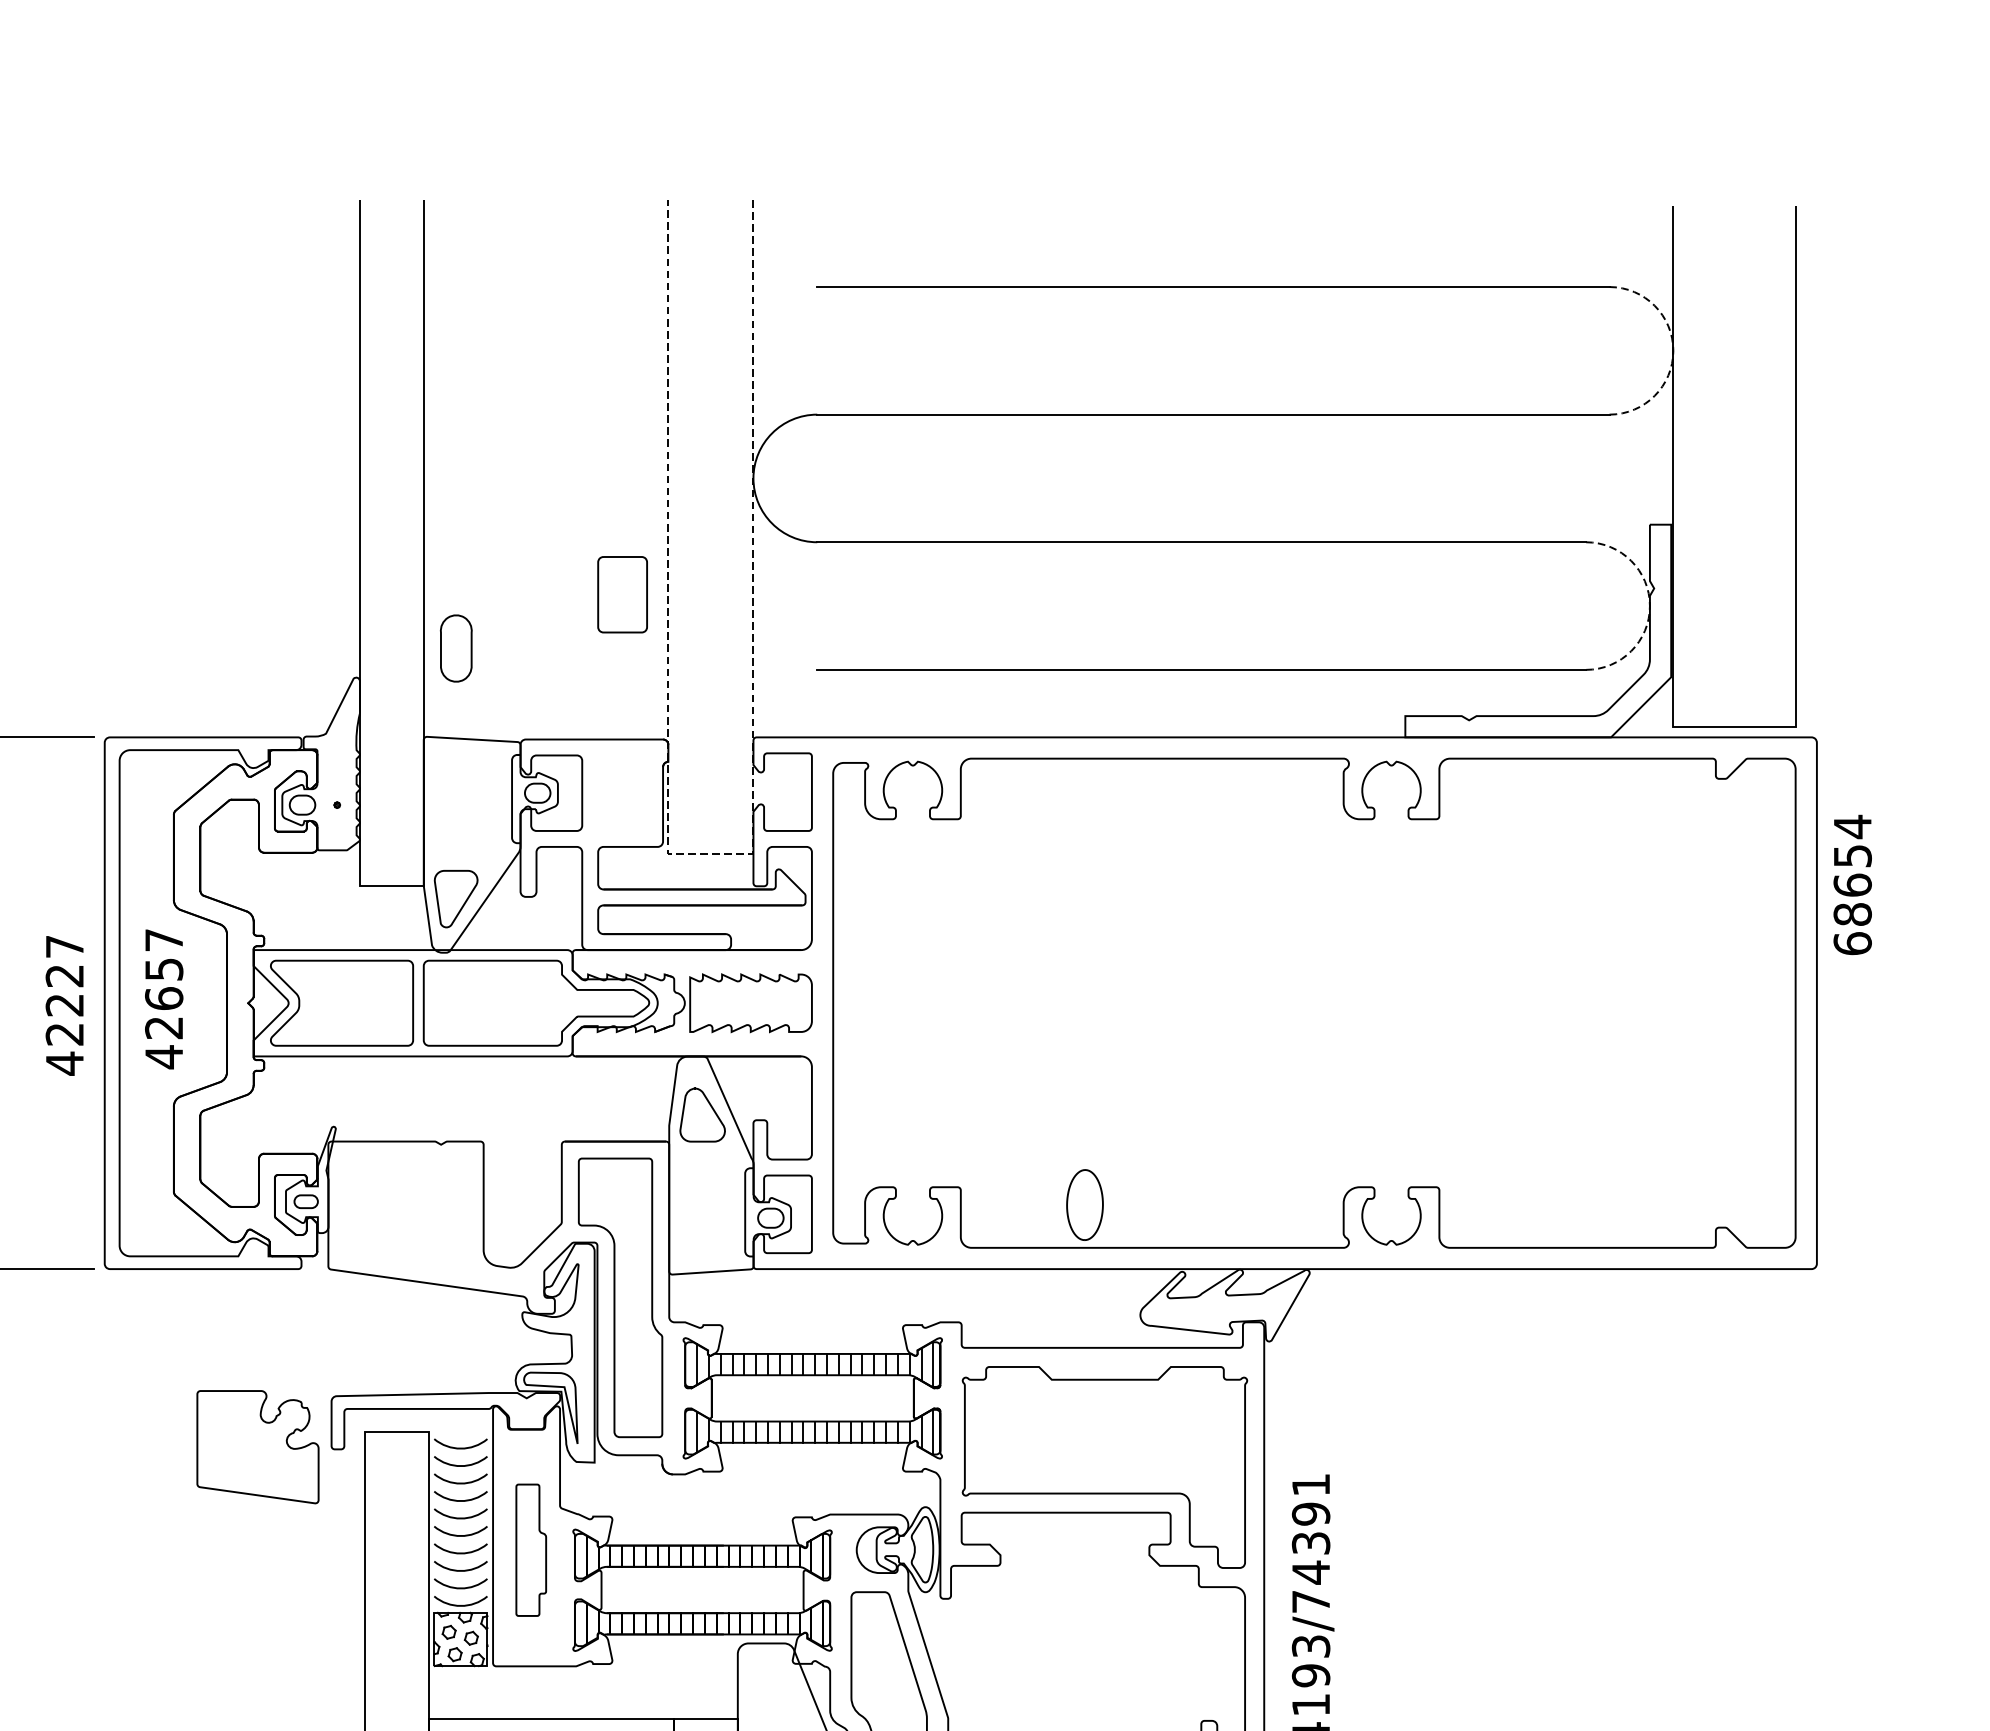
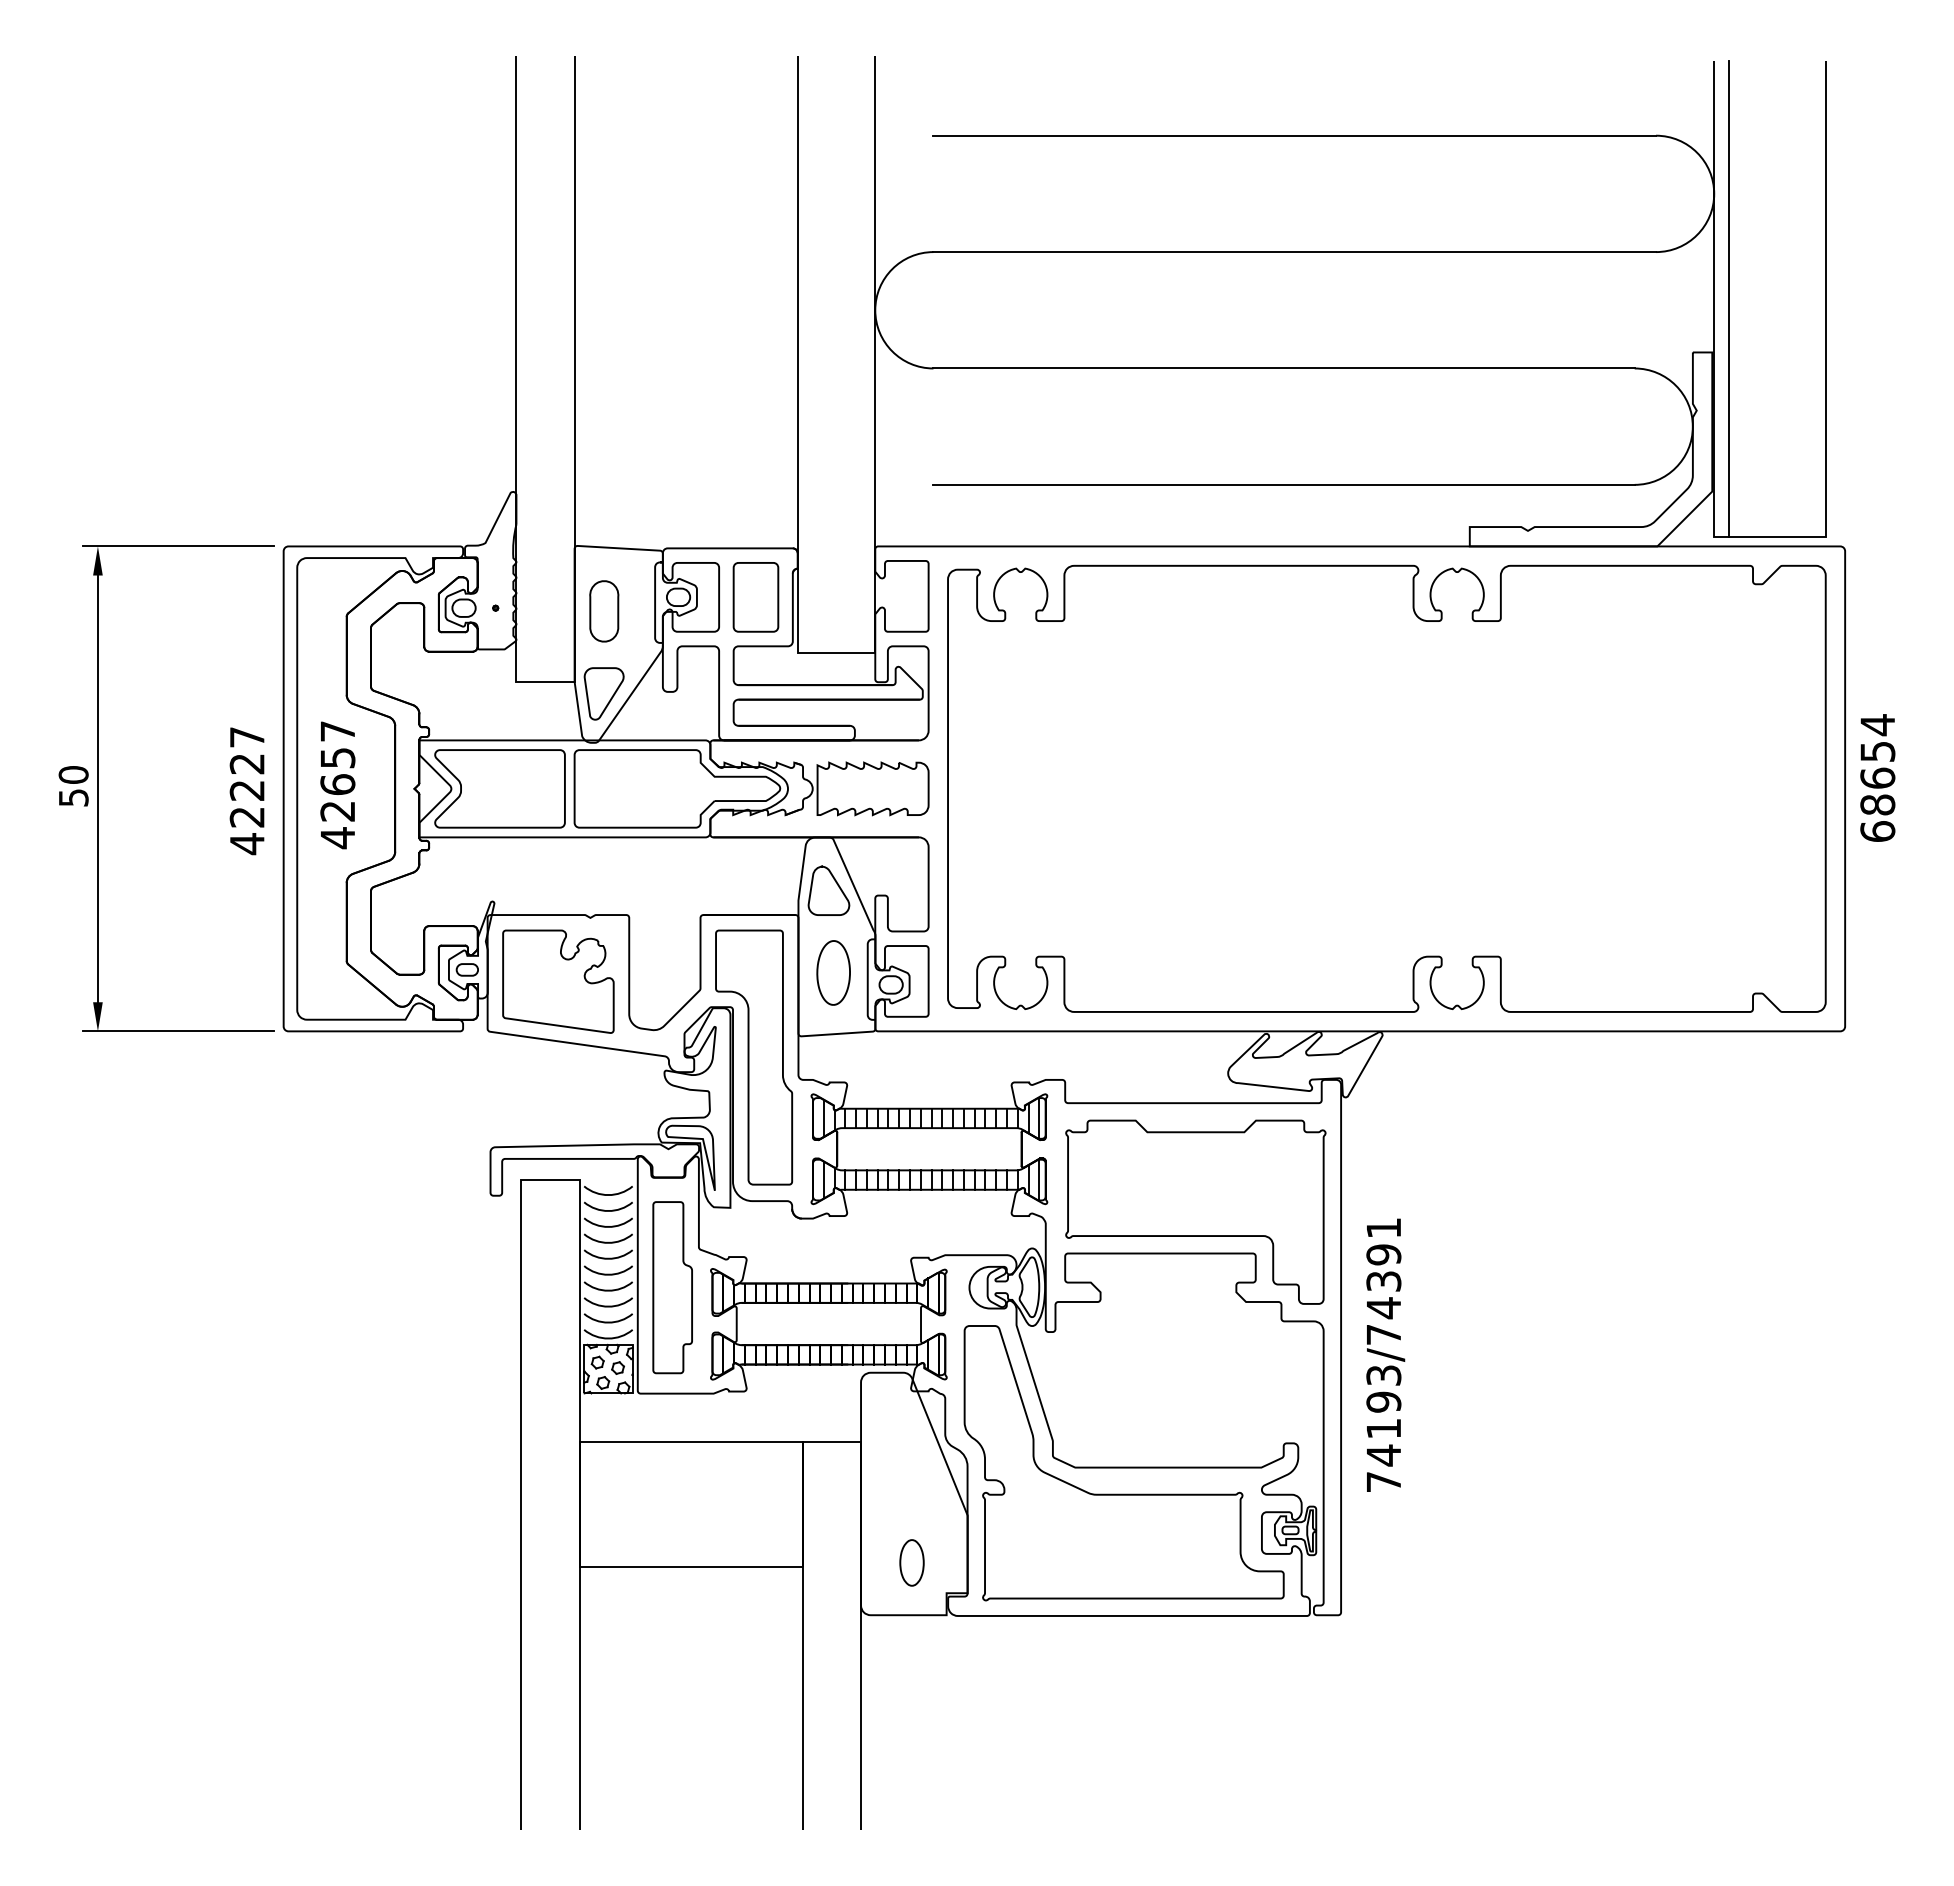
arc: (1673, 350) -> (1714, 193), dashed -> solid
line: (1689, 465) -> (1728, 298), added
part: (622, 594) -> (755, 597), moved
arc: (1649, 605) -> (1692, 426), dashed -> solid
part: (456, 648) -> (604, 611), moved
line: (710, 853) -> (836, 652), dashed -> solid
text: (1852, 884) -> (1877, 777), moved
part: (1084, 1204) -> (833, 972), moved
part: (258, 1446) -> (558, 981), moved
part: (531, 1549) -> (672, 1287), size x1.43

